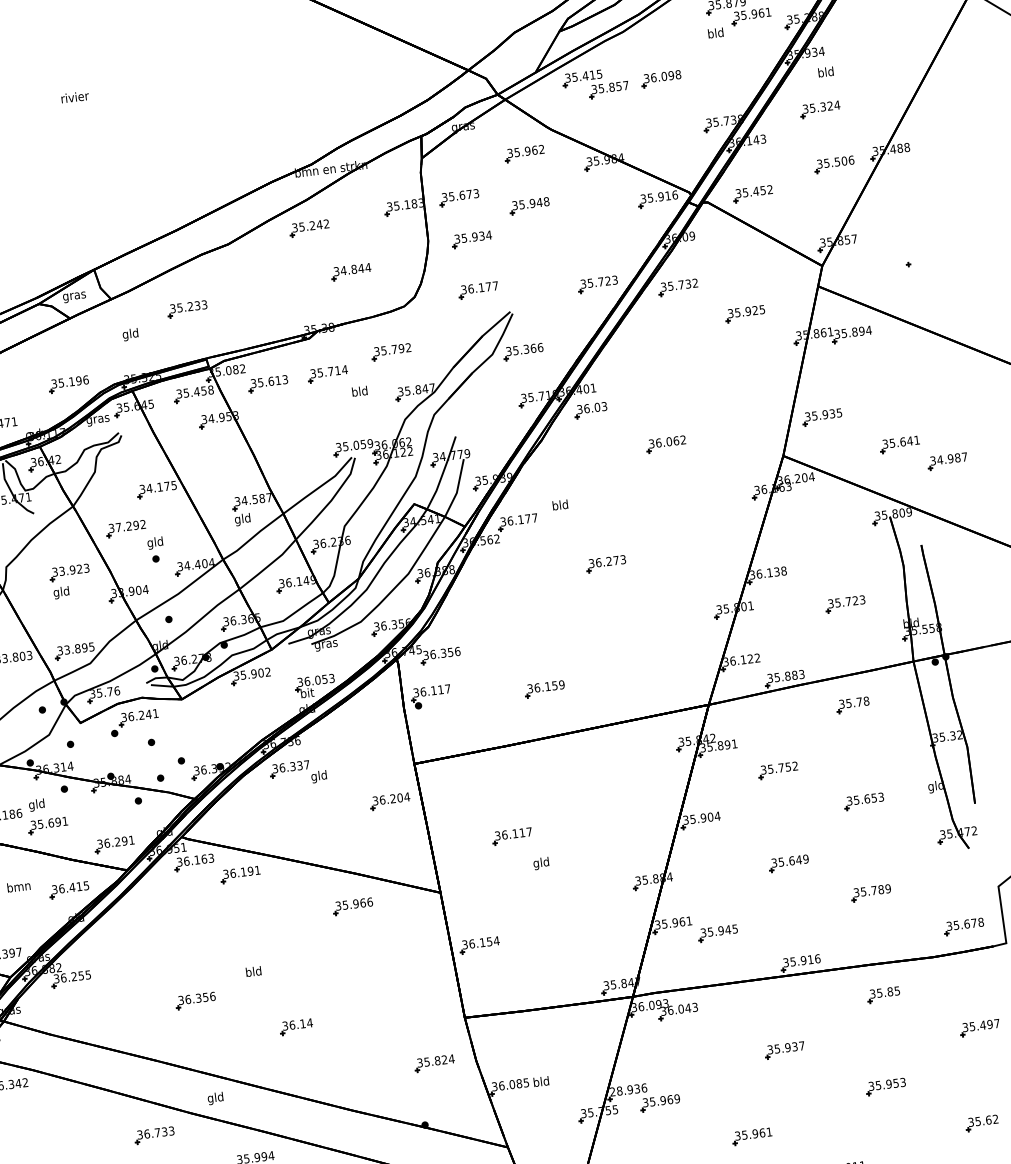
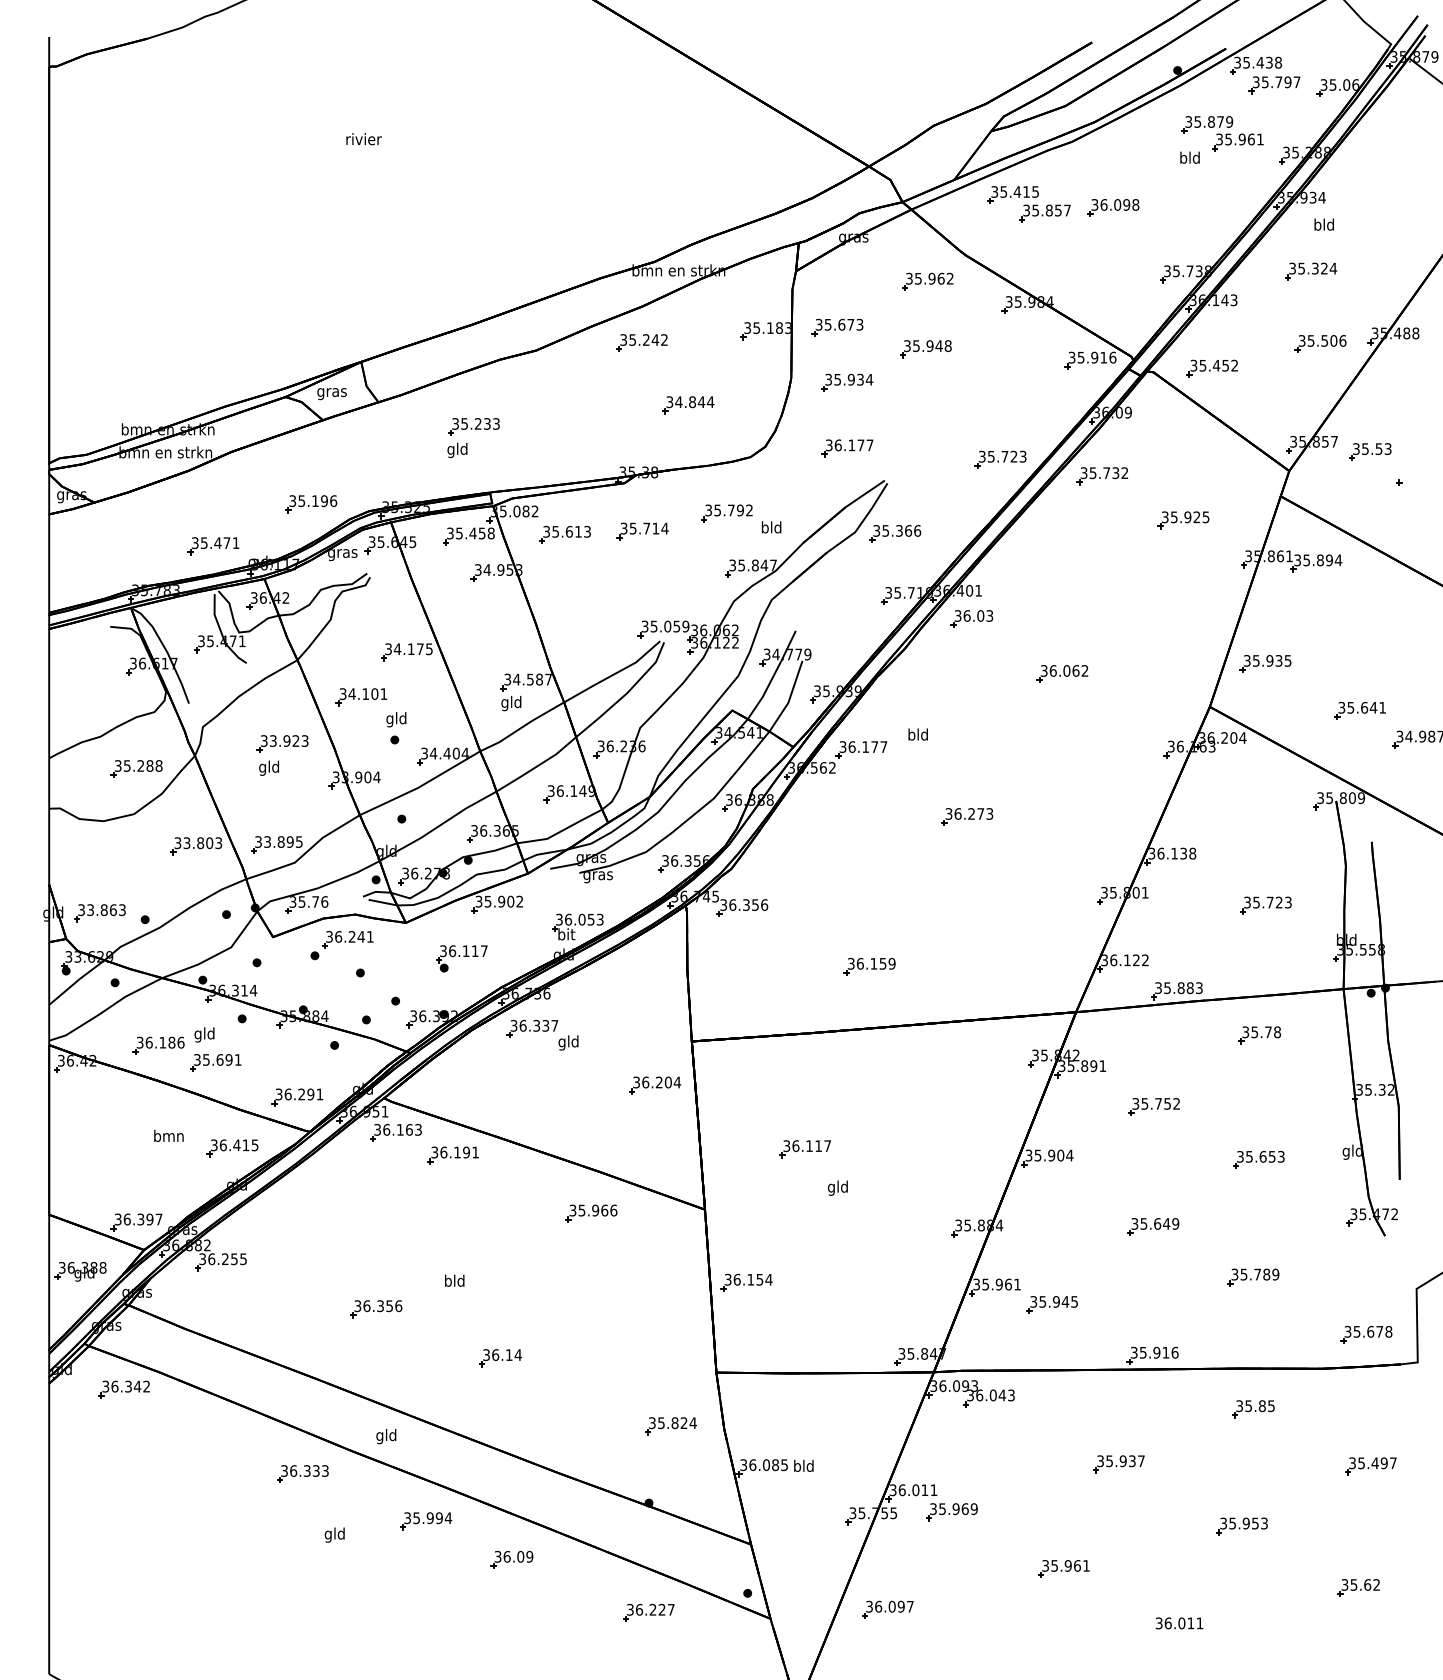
part: (883, 243) -> (1370, 451), added
text: (130, 334) -> (457, 449), moved
text: (359, 391) -> (771, 527), moved
text: (130, 525) -> (367, 693), 37.292 -> 34.101
part: (430, 696) -> (461, 958), moved
text: (628, 1090) -> (913, 1490), 28.936 -> 36.011
text: (157, 1132) -> (306, 1470), 36.733 -> 36.333

